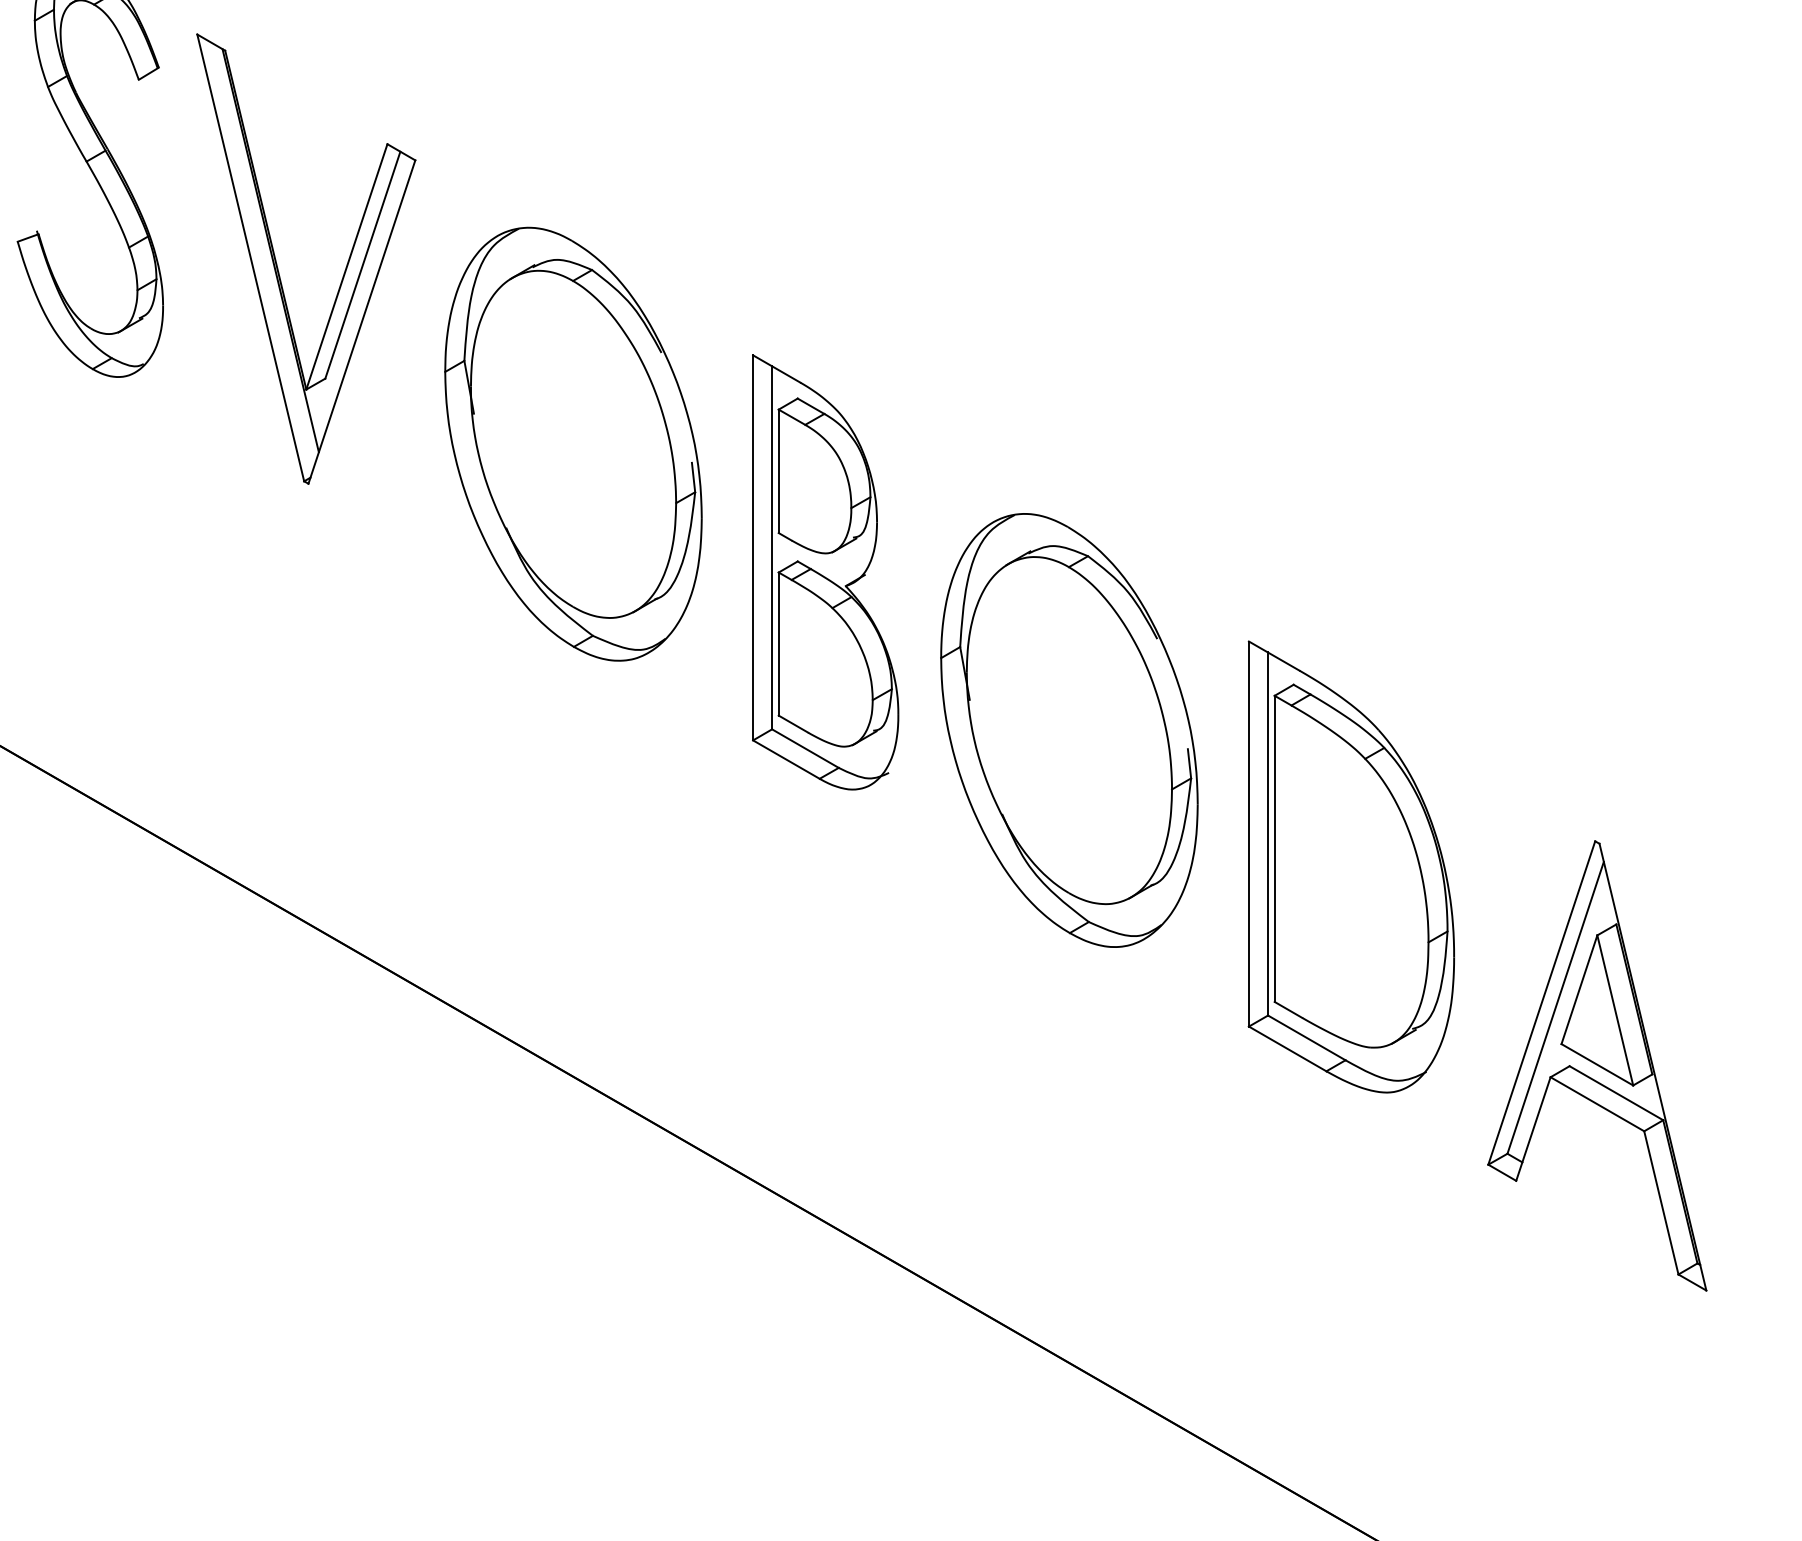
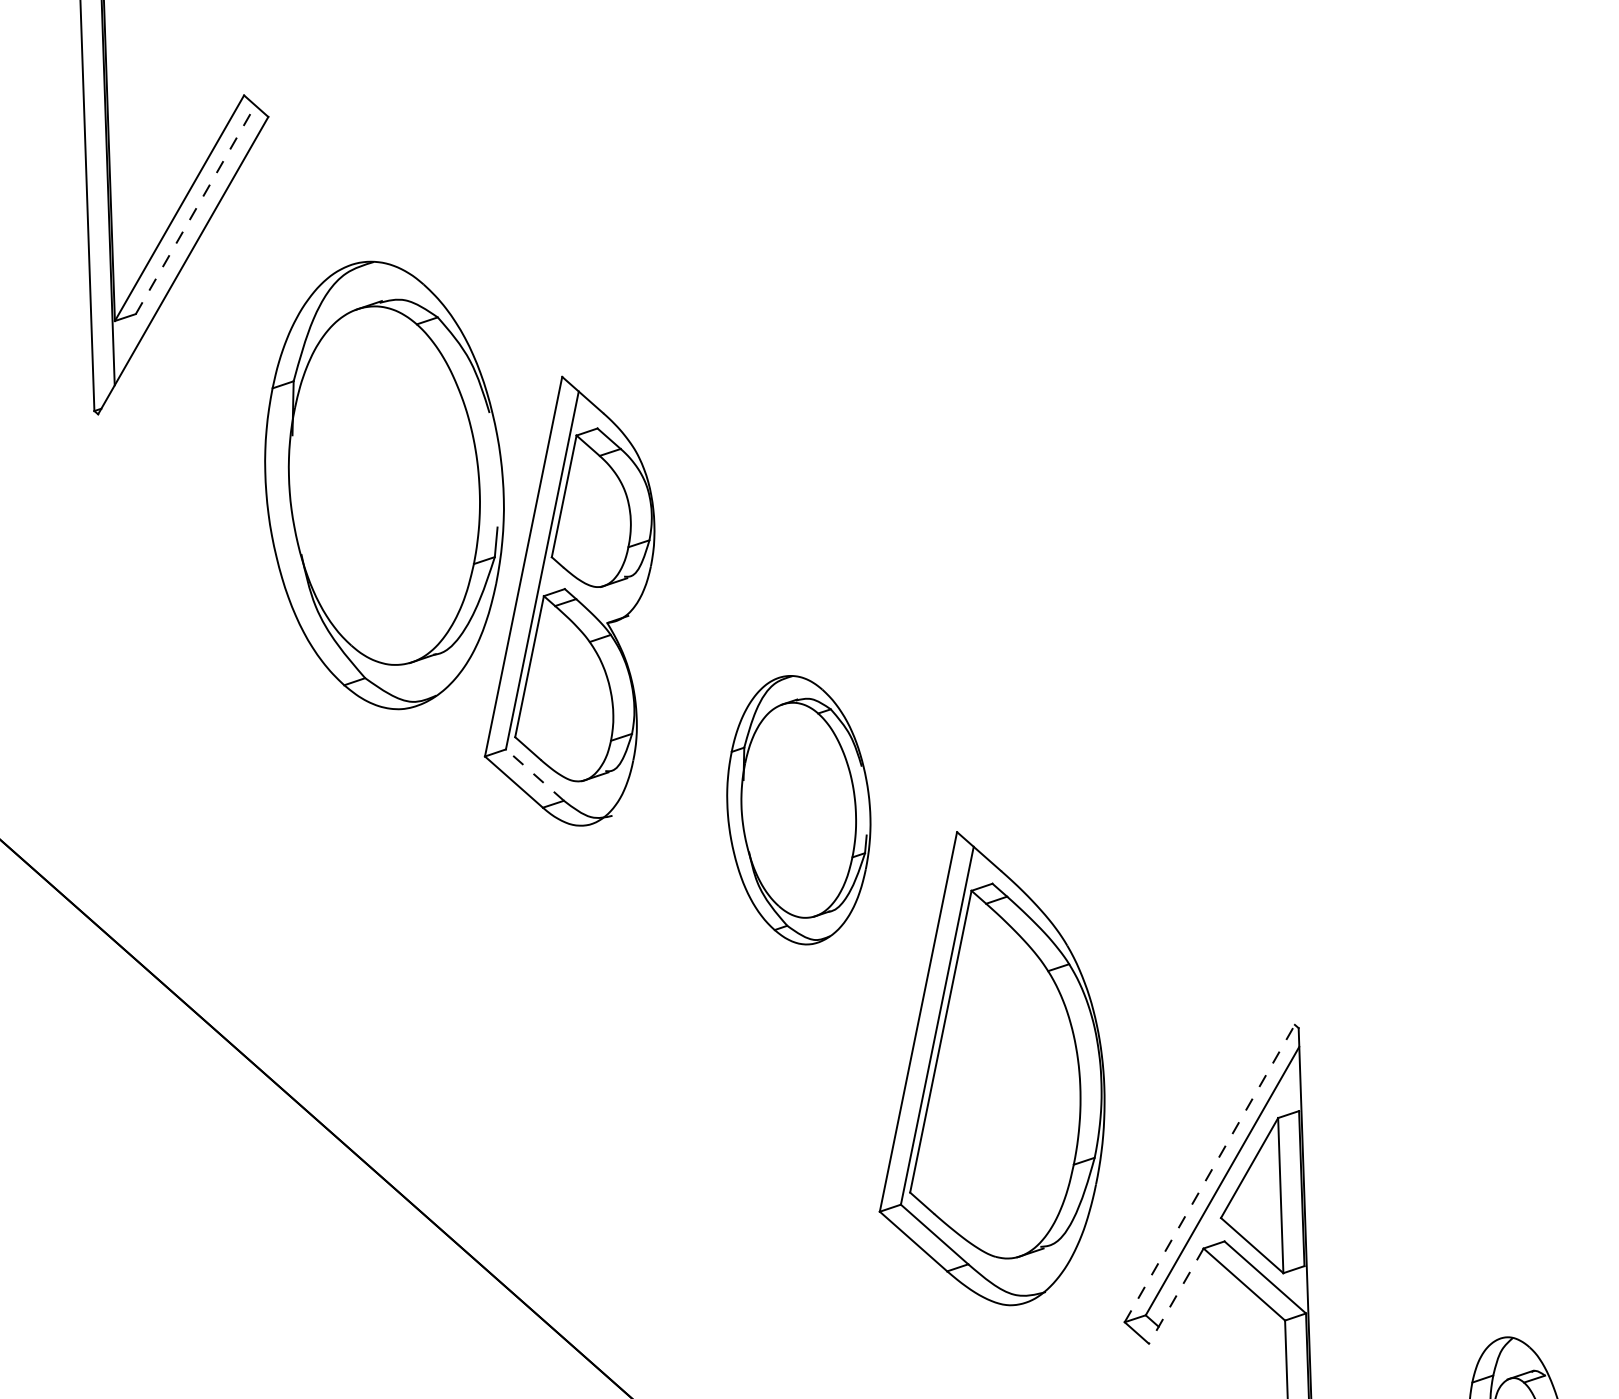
line: (363, 264) -> (196, 209), solid -> dashed
part: (573, 443) -> (384, 484), moved
part: (1069, 730) -> (798, 810), size x0.6
line: (805, 748) -> (535, 774), solid -> dashed
part: (1350, 866) -> (1012, 1074), moved
line: (1541, 1002) -> (1209, 1173), solid -> dashed
line: (1533, 1129) -> (1176, 1296), solid -> dashed

